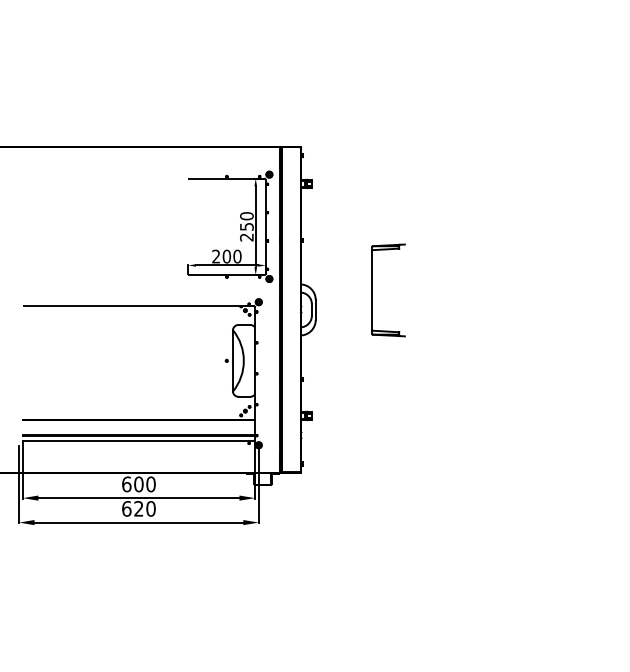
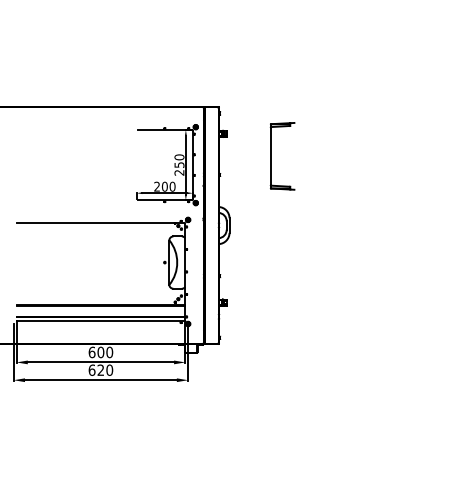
part: (373, 290) -> (271, 156), moved

